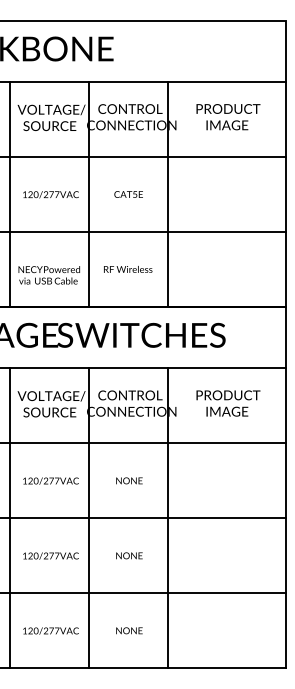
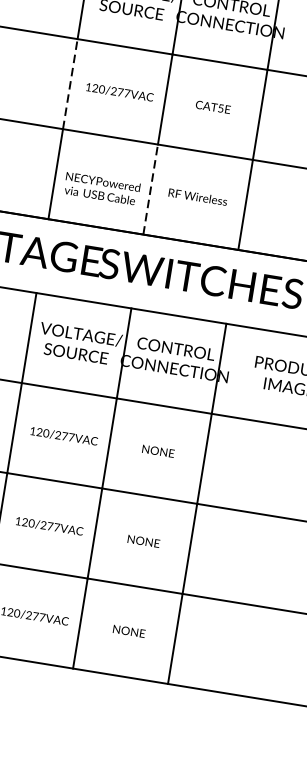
line: (9, 194) -> (70, 84), solid -> dashed
line: (88, 269) -> (150, 189), solid -> dashed

